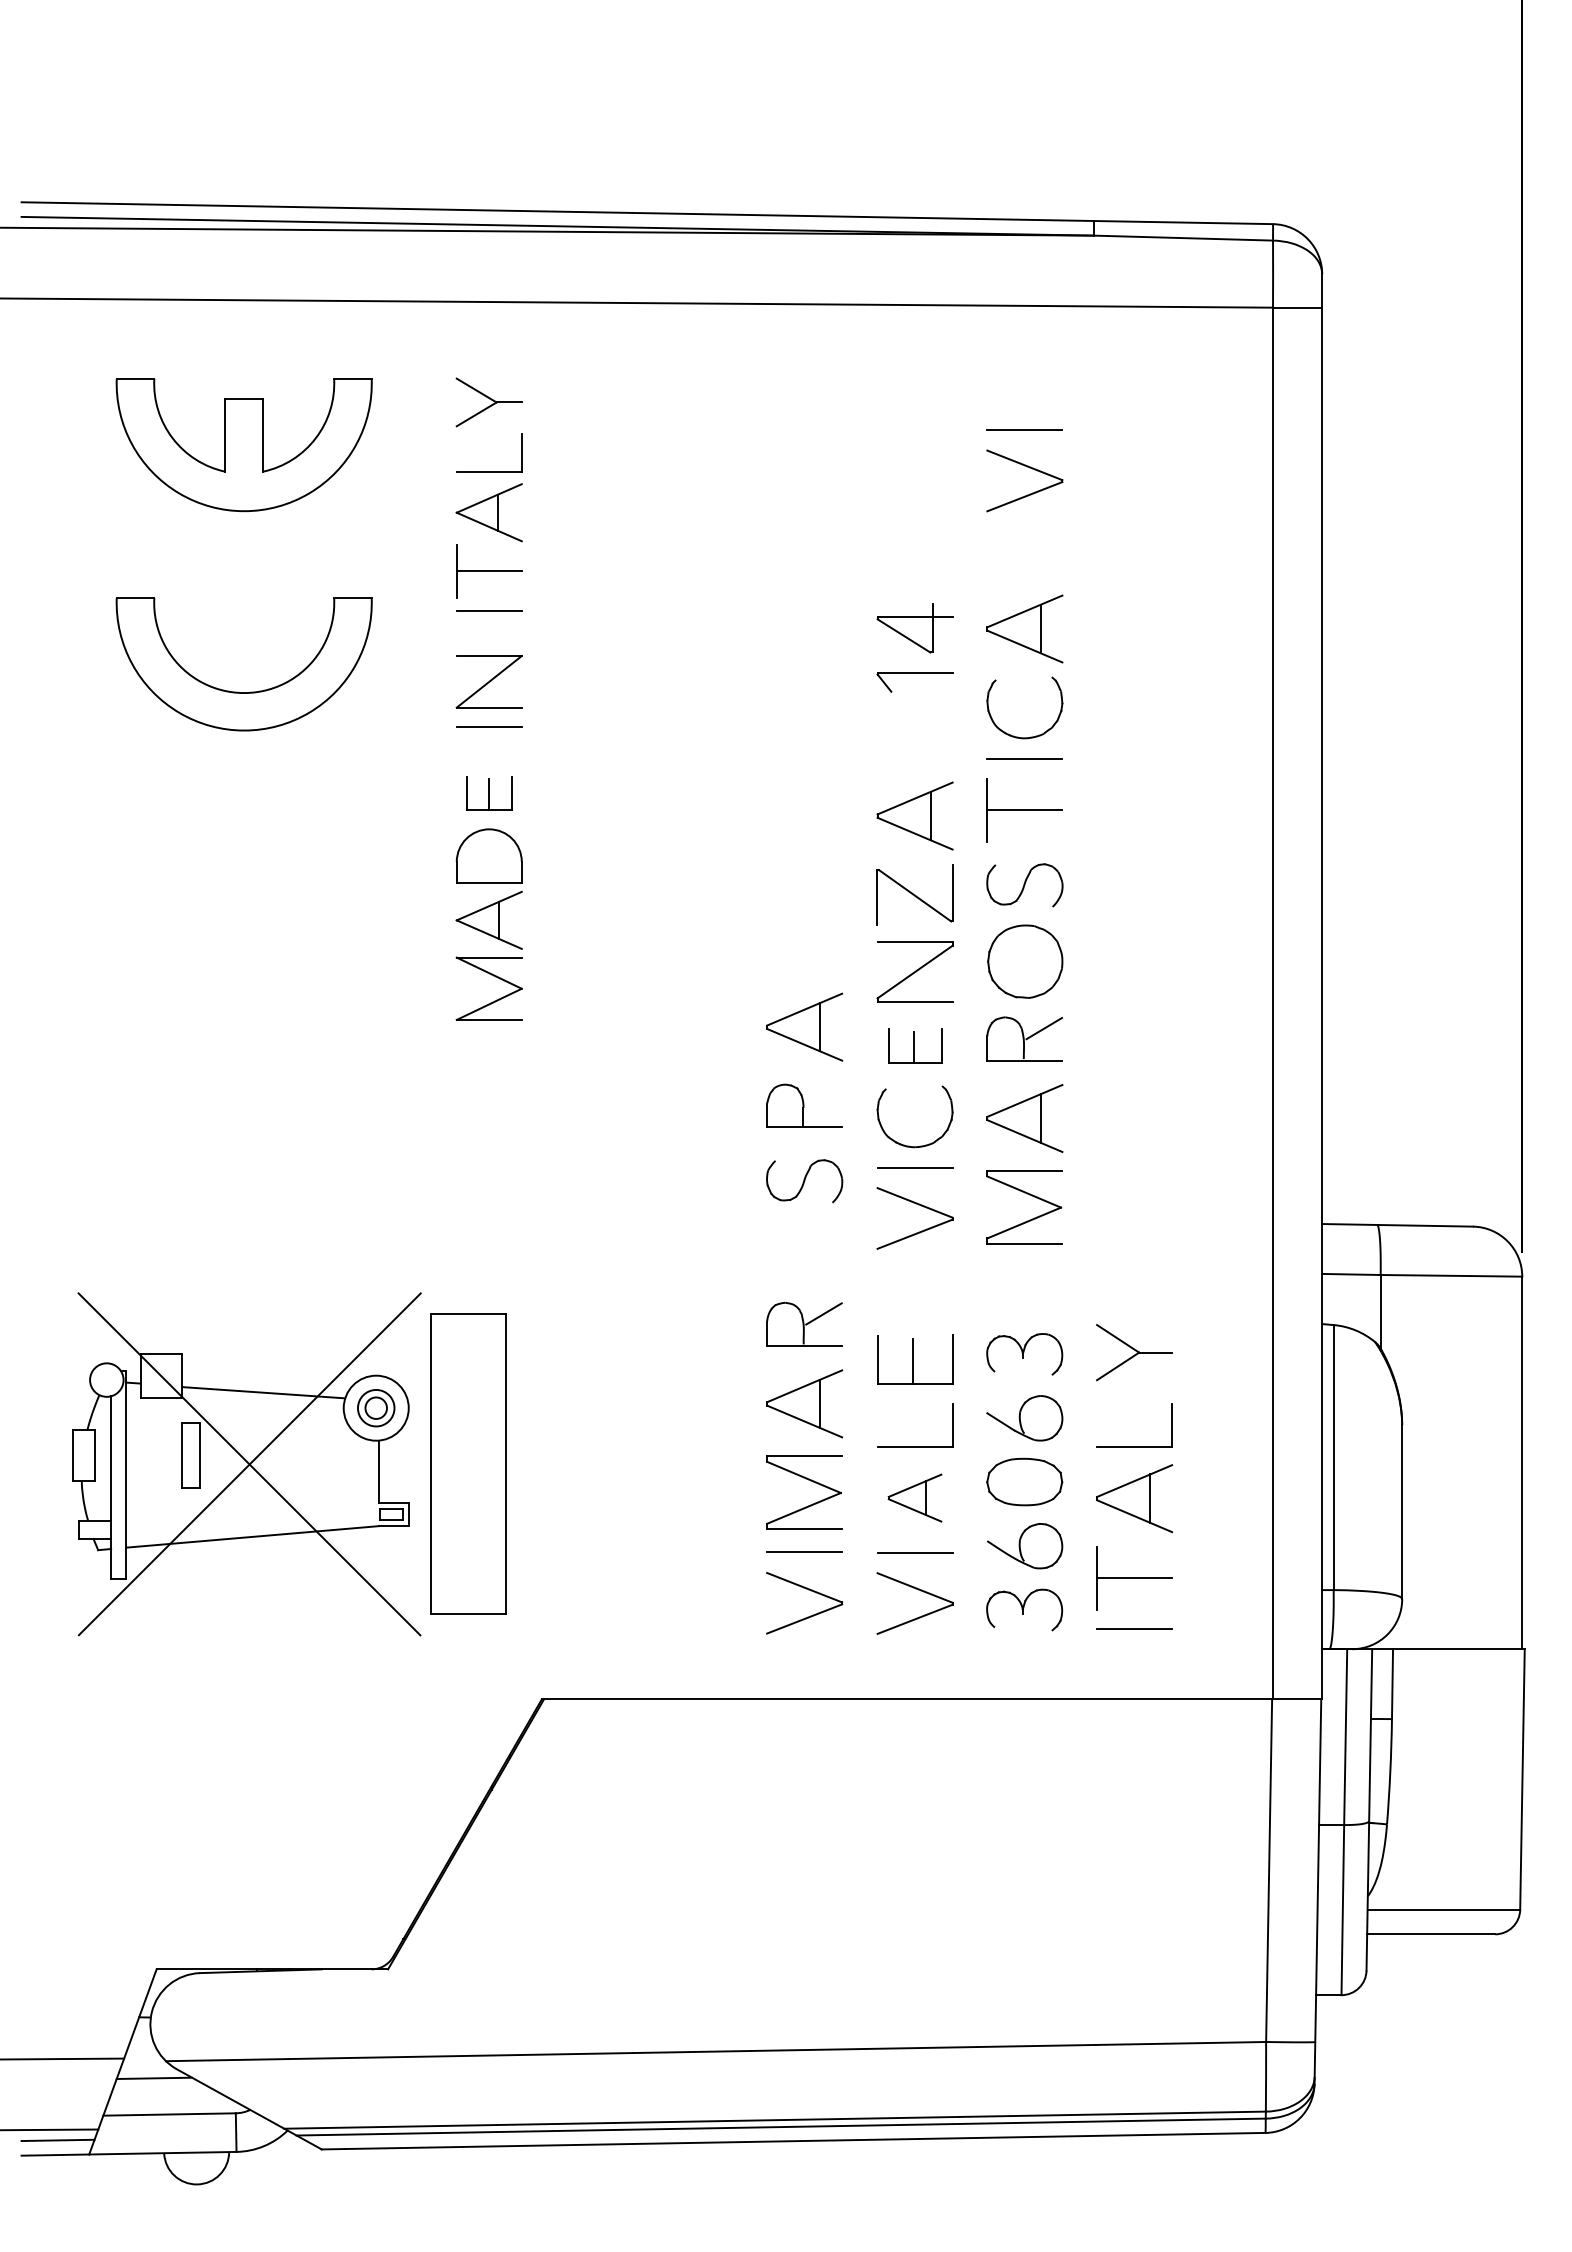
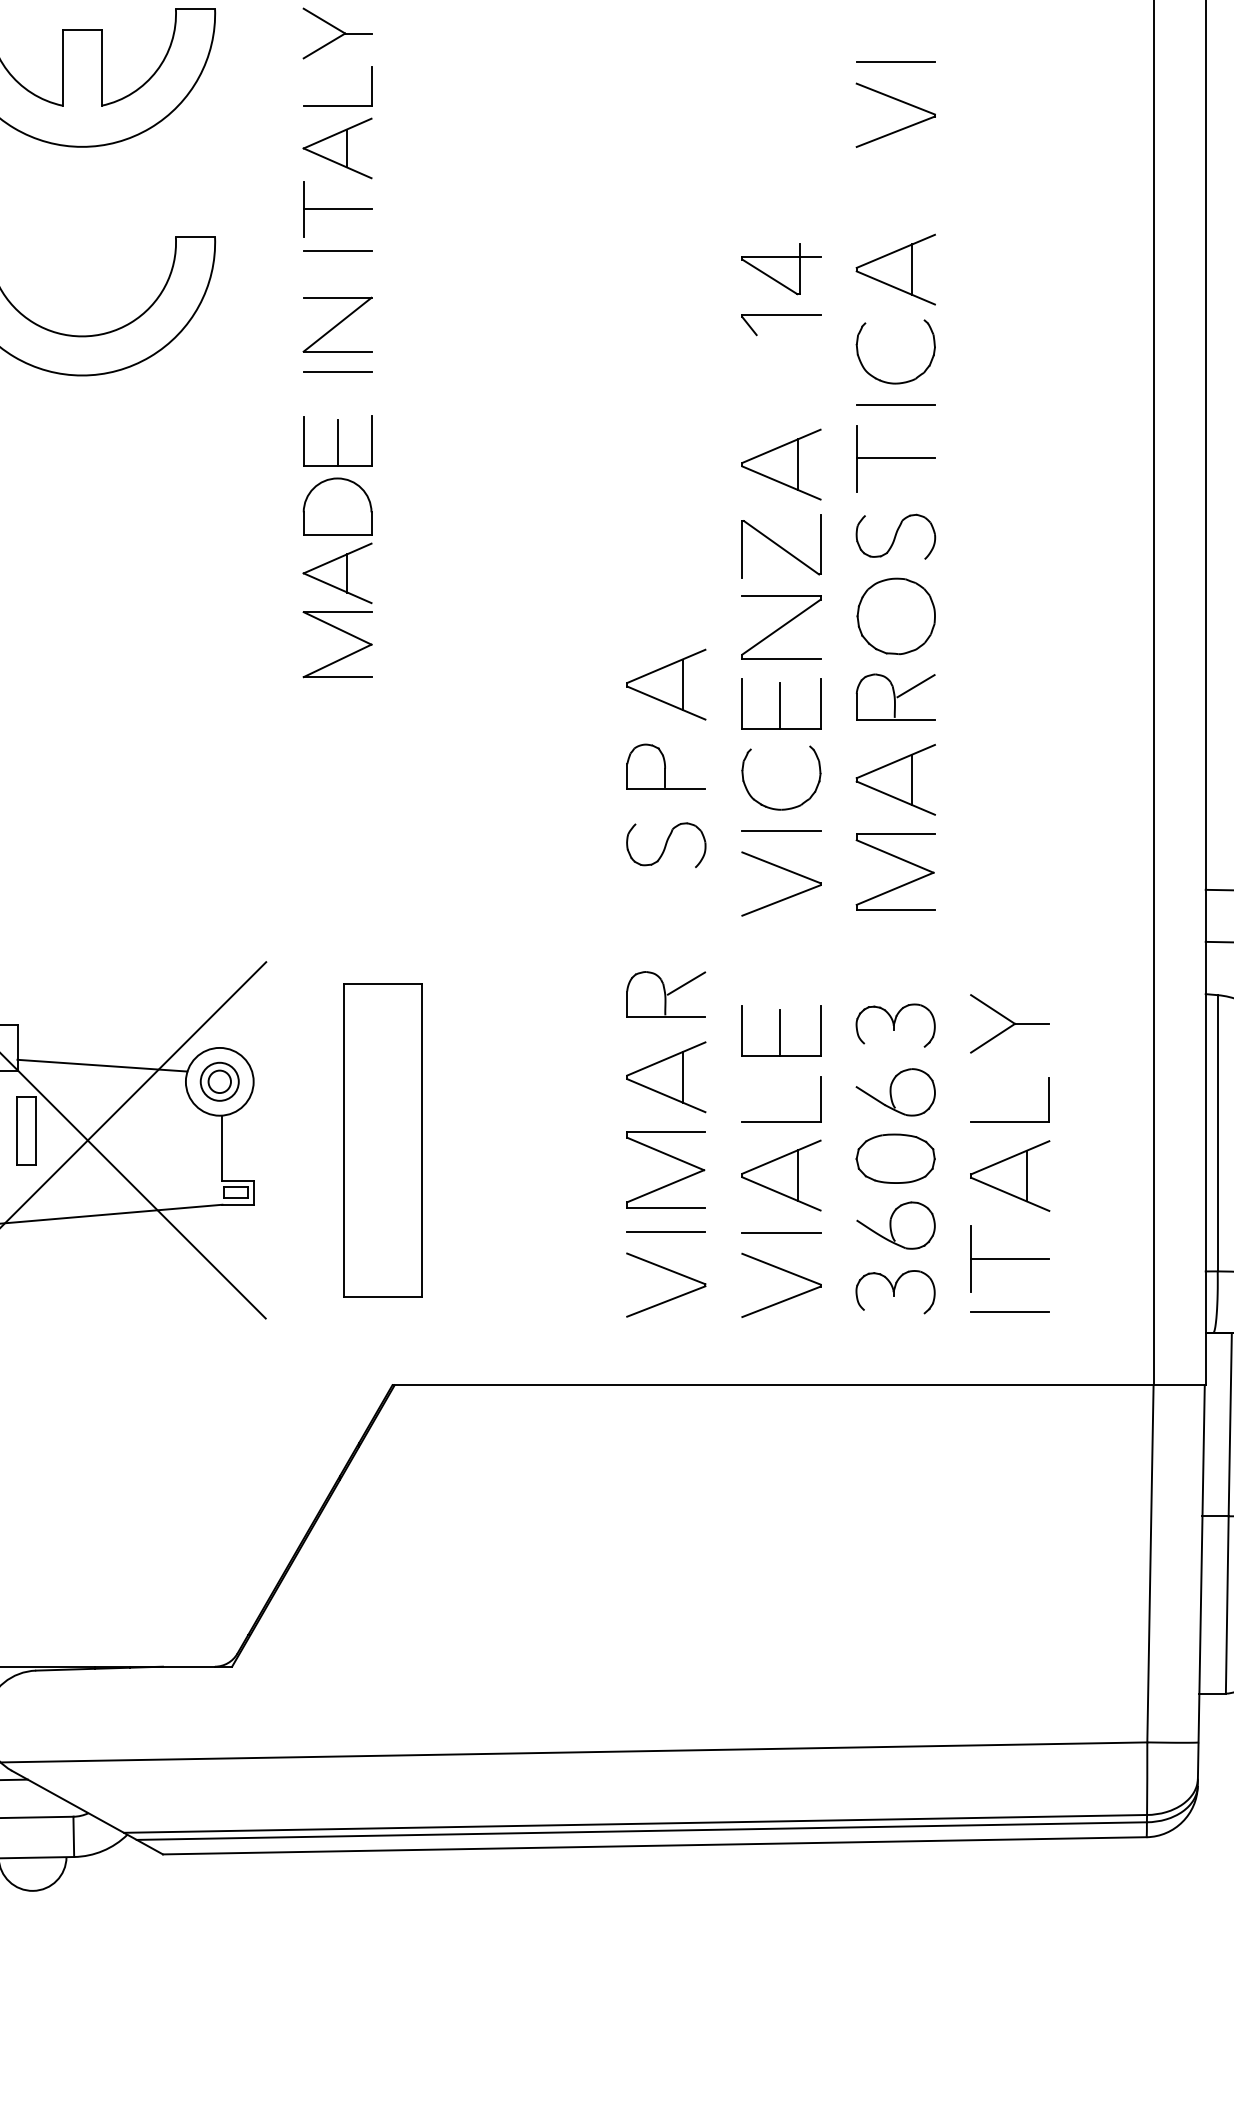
part: (489, 792) -> (337, 440), size x1.43
part: (915, 1045) -> (781, 703), size x1.43
part: (468, 1463) -> (382, 1139), moved
part: (914, 1497) -> (780, 1174), size x1.43

